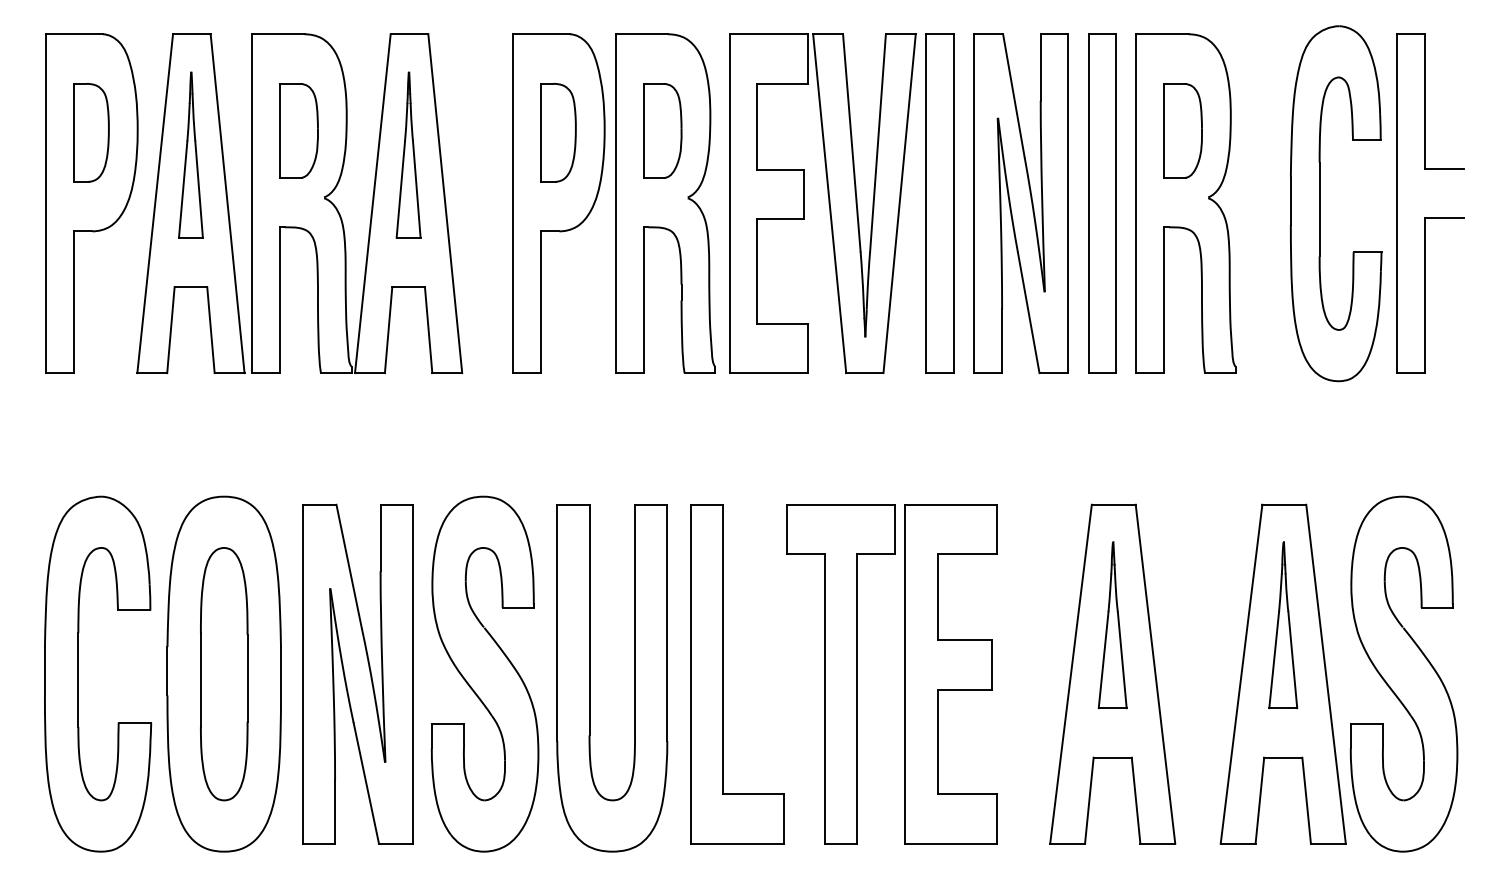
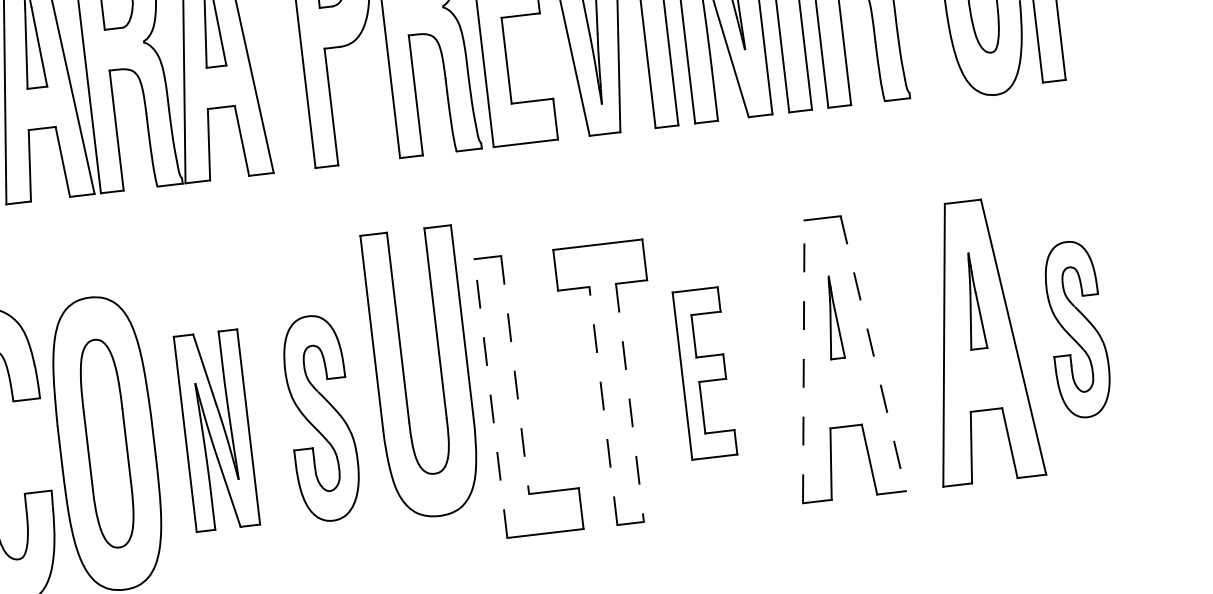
part: (1112, 625) -> (833, 317), size x0.6
part: (1283, 625) -> (973, 301), size x0.7
line: (723, 649) -> (515, 375), solid -> dashed
part: (357, 673) -> (216, 430), size x0.7
part: (484, 673) -> (321, 417), size x0.7
line: (690, 673) -> (490, 398), solid -> dashed
part: (1403, 673) -> (1077, 329), size x0.6
part: (950, 674) -> (704, 373), size x0.6
line: (1071, 674) -> (804, 362), solid -> dashed
line: (1155, 674) -> (873, 353), solid -> dashed
part: (590, 678) -> (404, 375), moved
line: (824, 698) -> (603, 405), solid -> dashed
line: (856, 698) -> (629, 402), solid -> dashed

